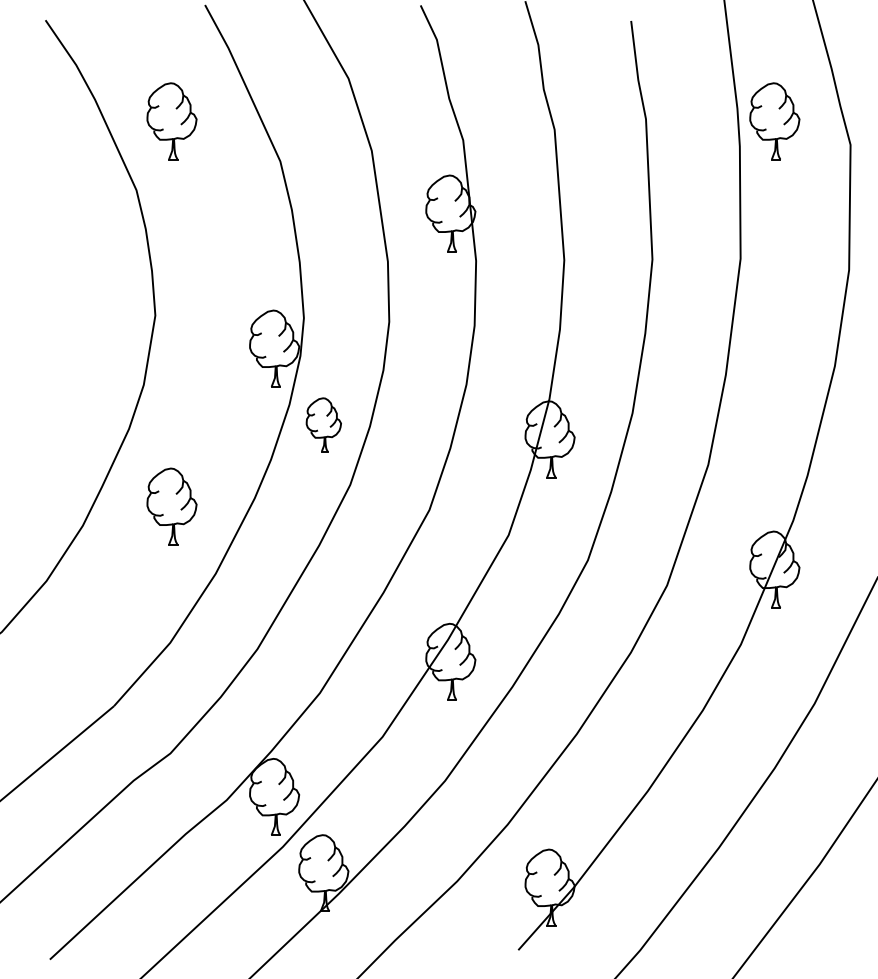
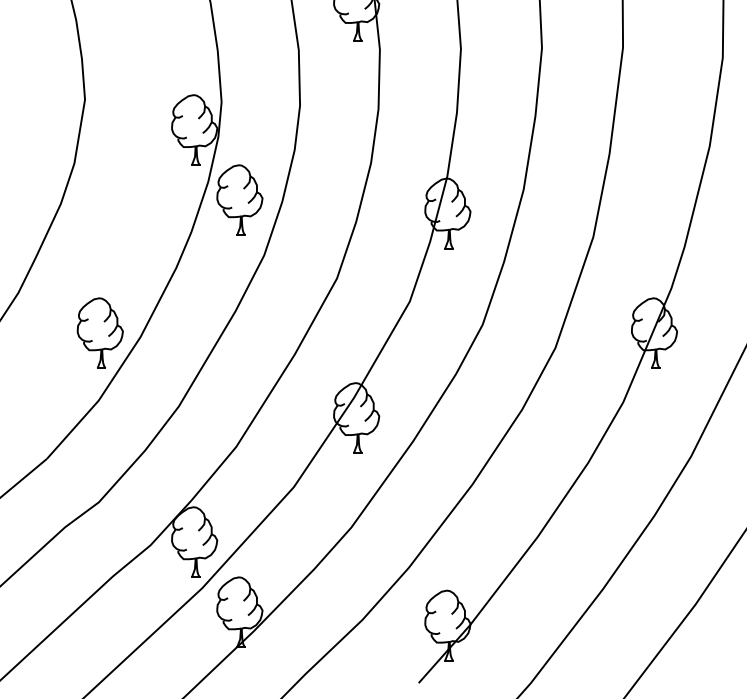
part: (323, 424) -> (239, 199), size x1.43
part: (171, 506) -> (99, 333), moved

